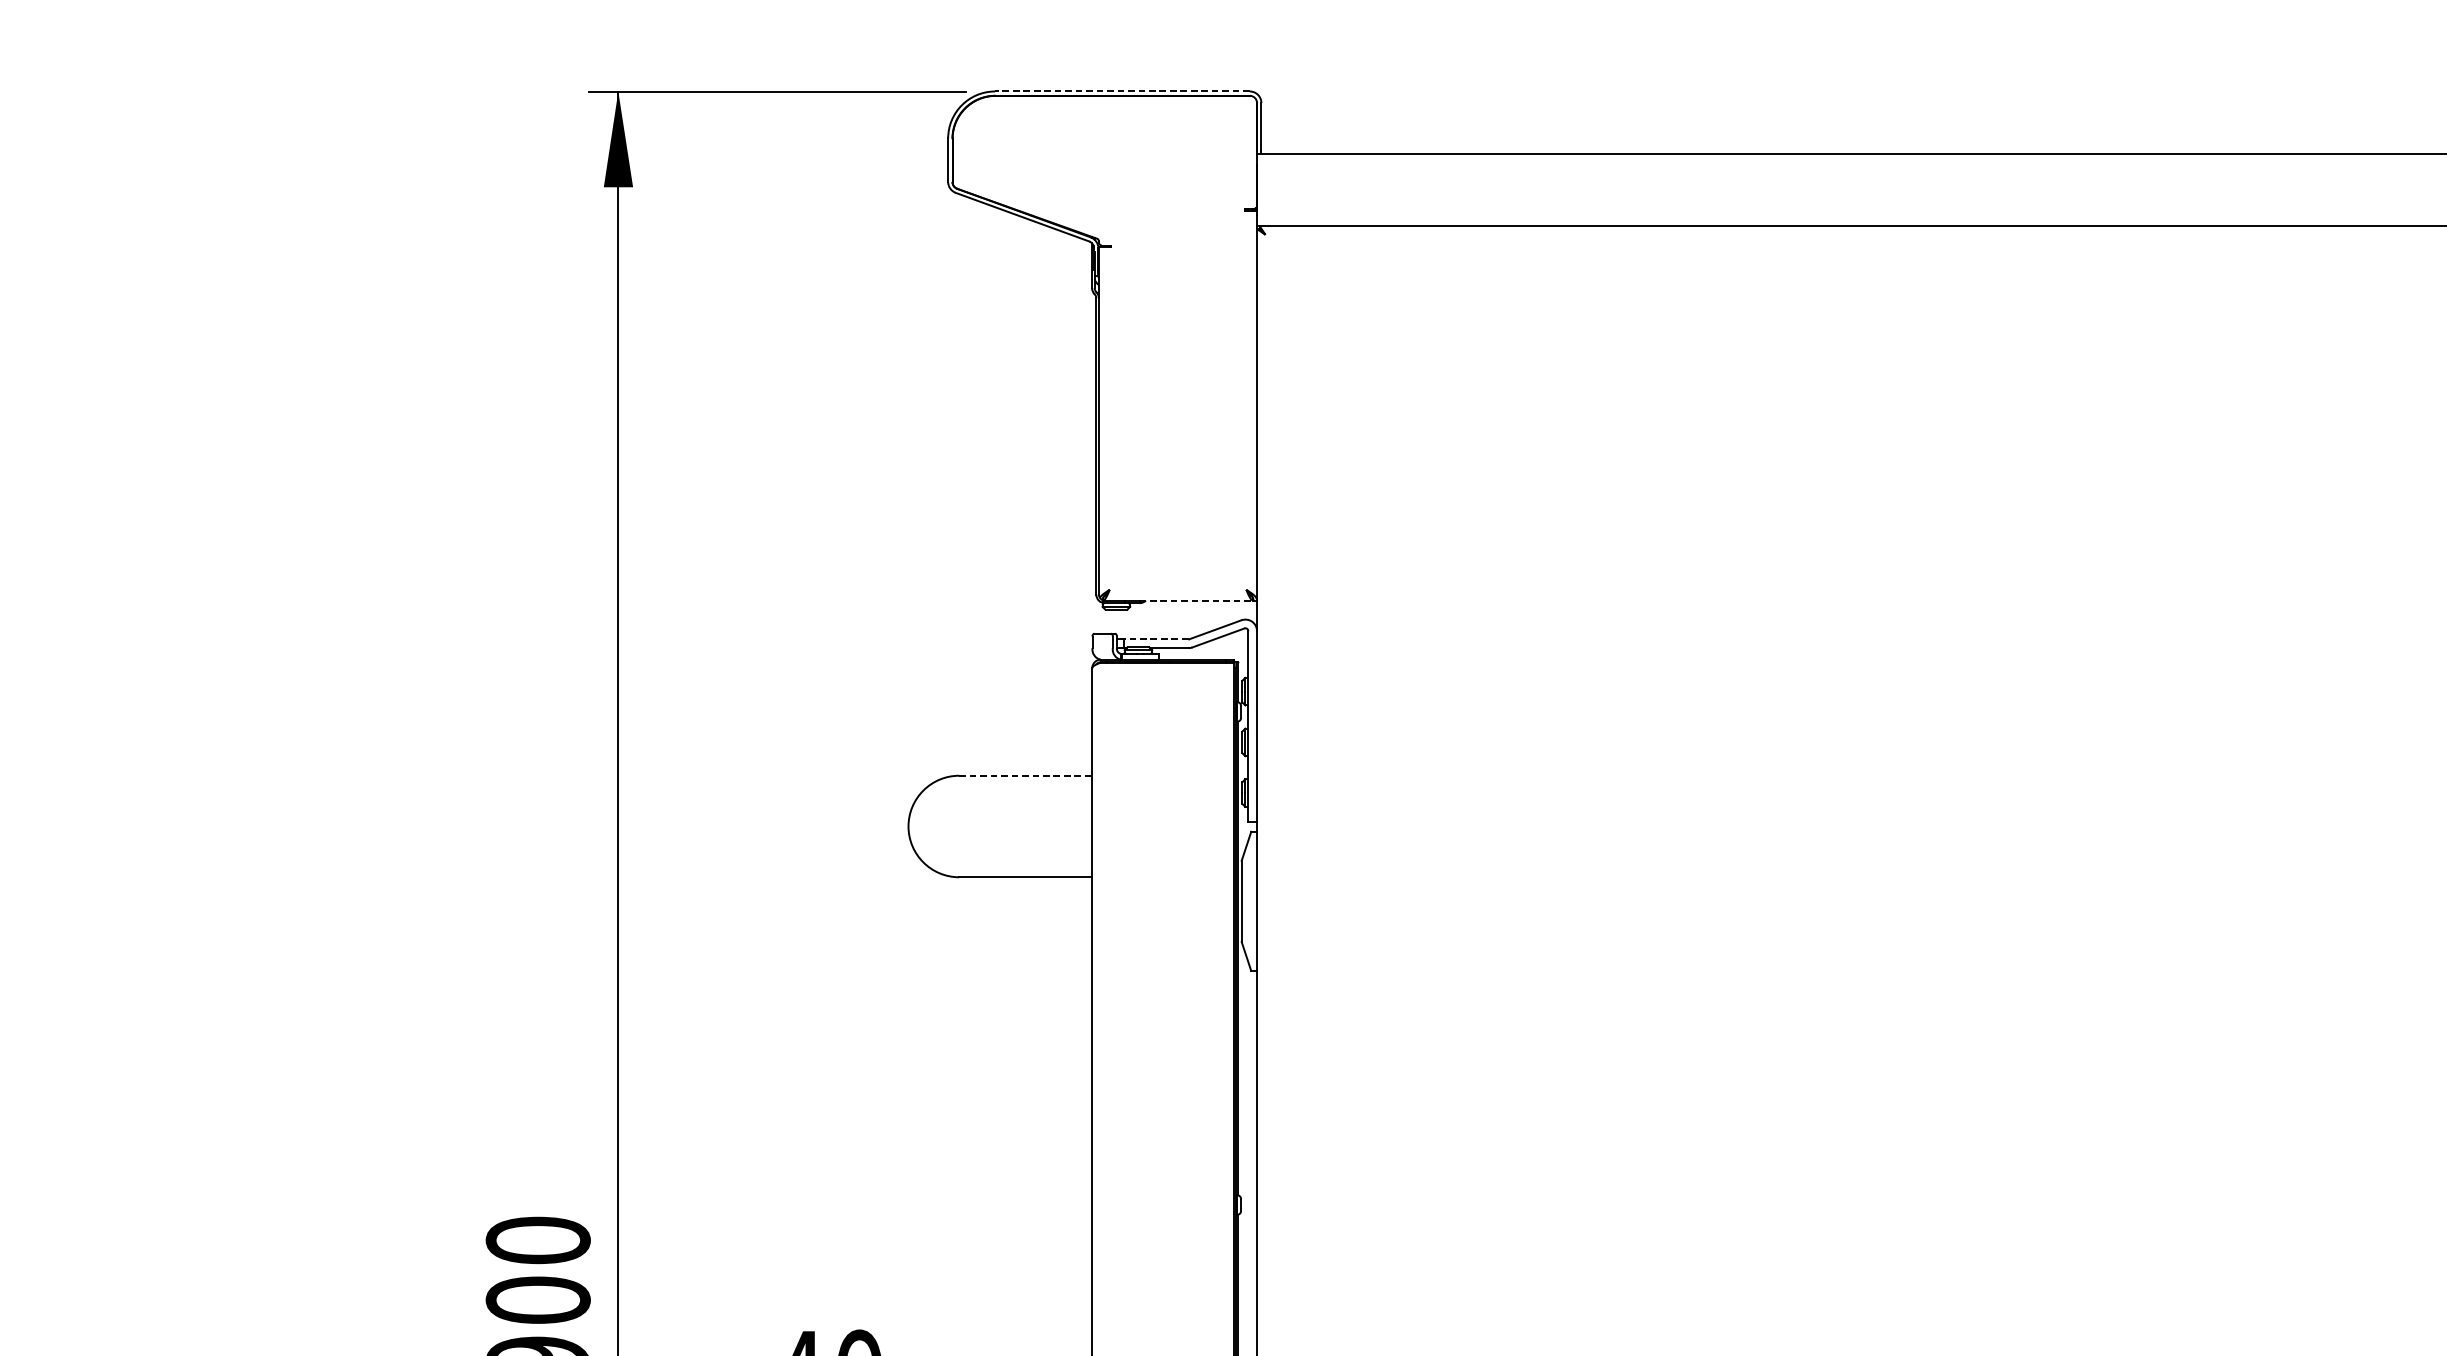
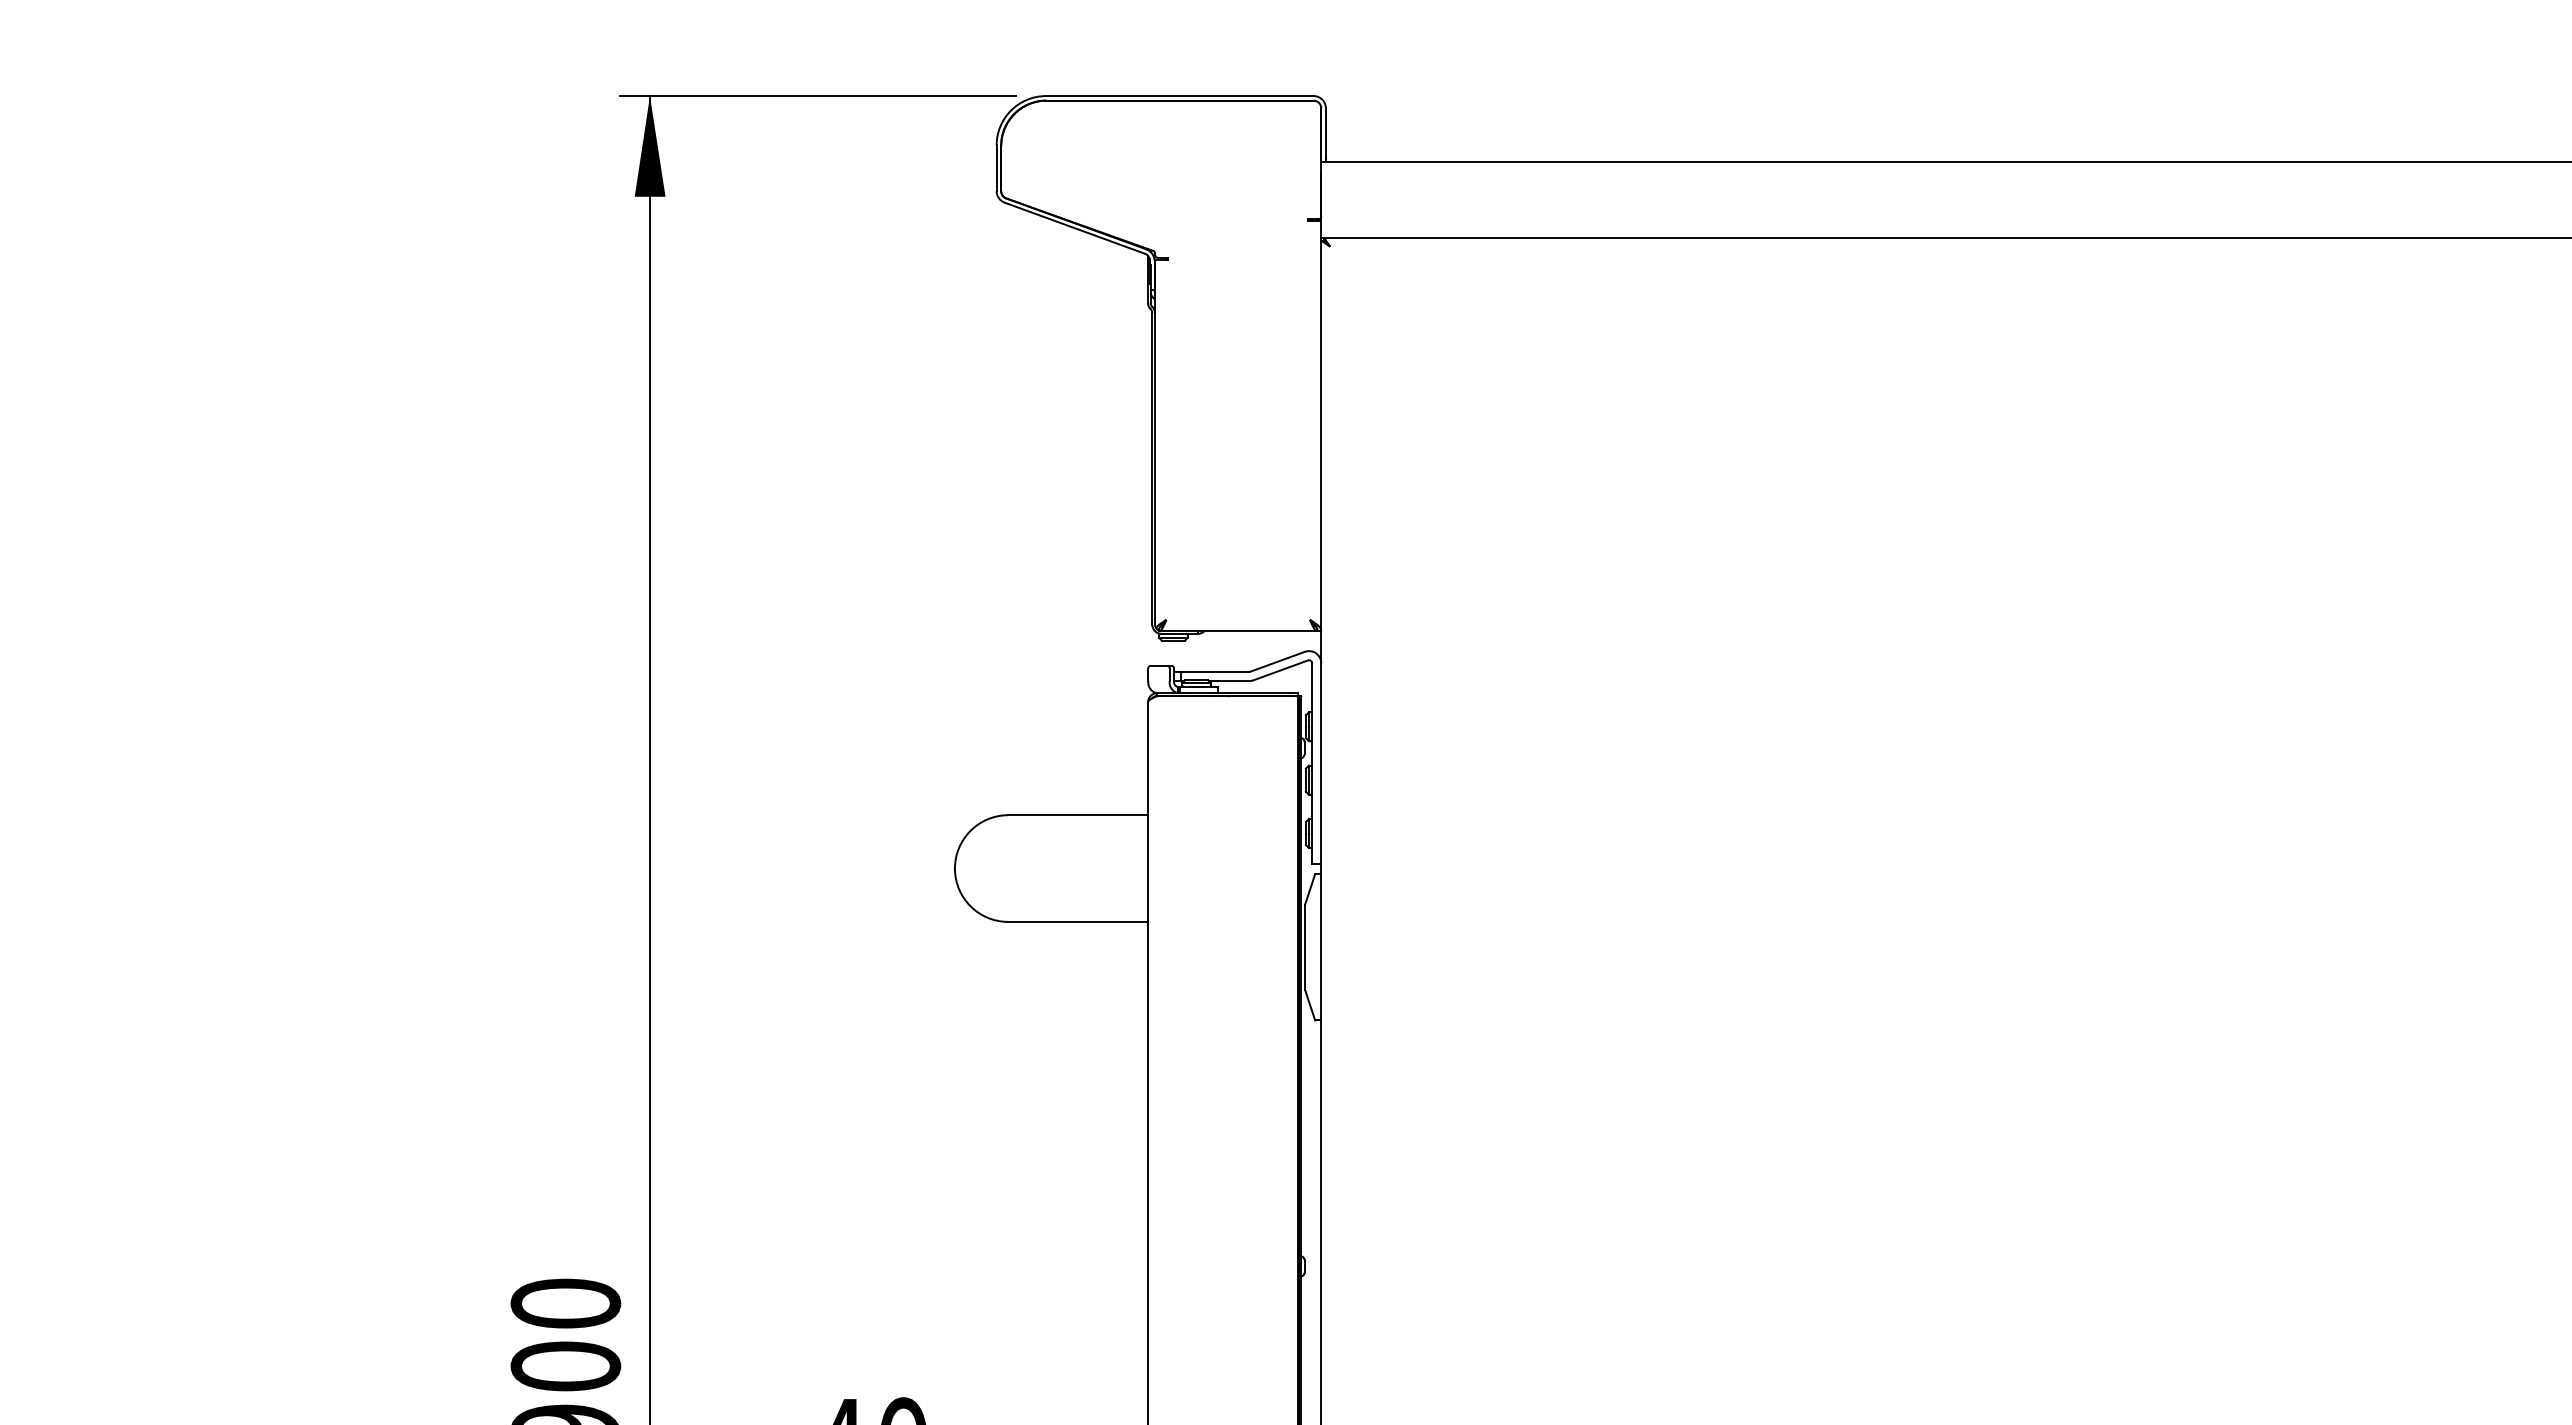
line: (1122, 91) -> (1179, 96), dashed -> solid
line: (1196, 600) -> (1257, 631), dashed -> solid
line: (1156, 638) -> (1215, 671), dashed -> solid
line: (1026, 776) -> (1078, 815), dashed -> solid

